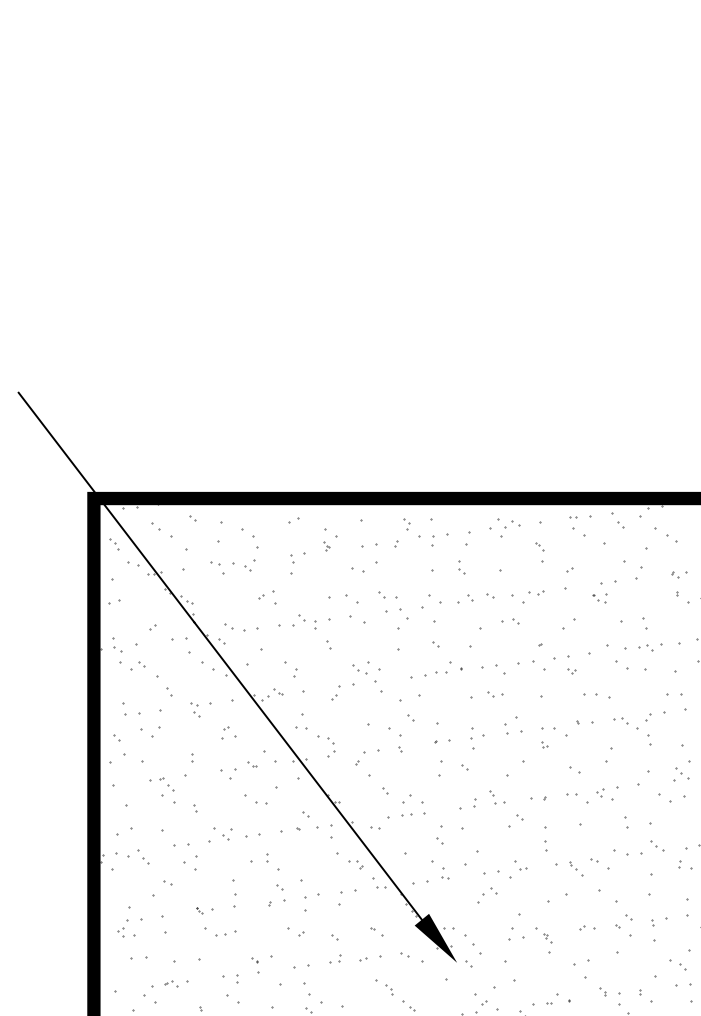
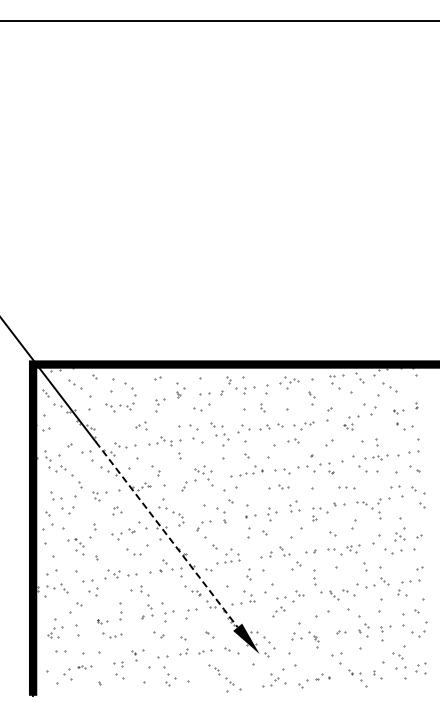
line: (307, 771) -> (166, 534), solid -> dashed

